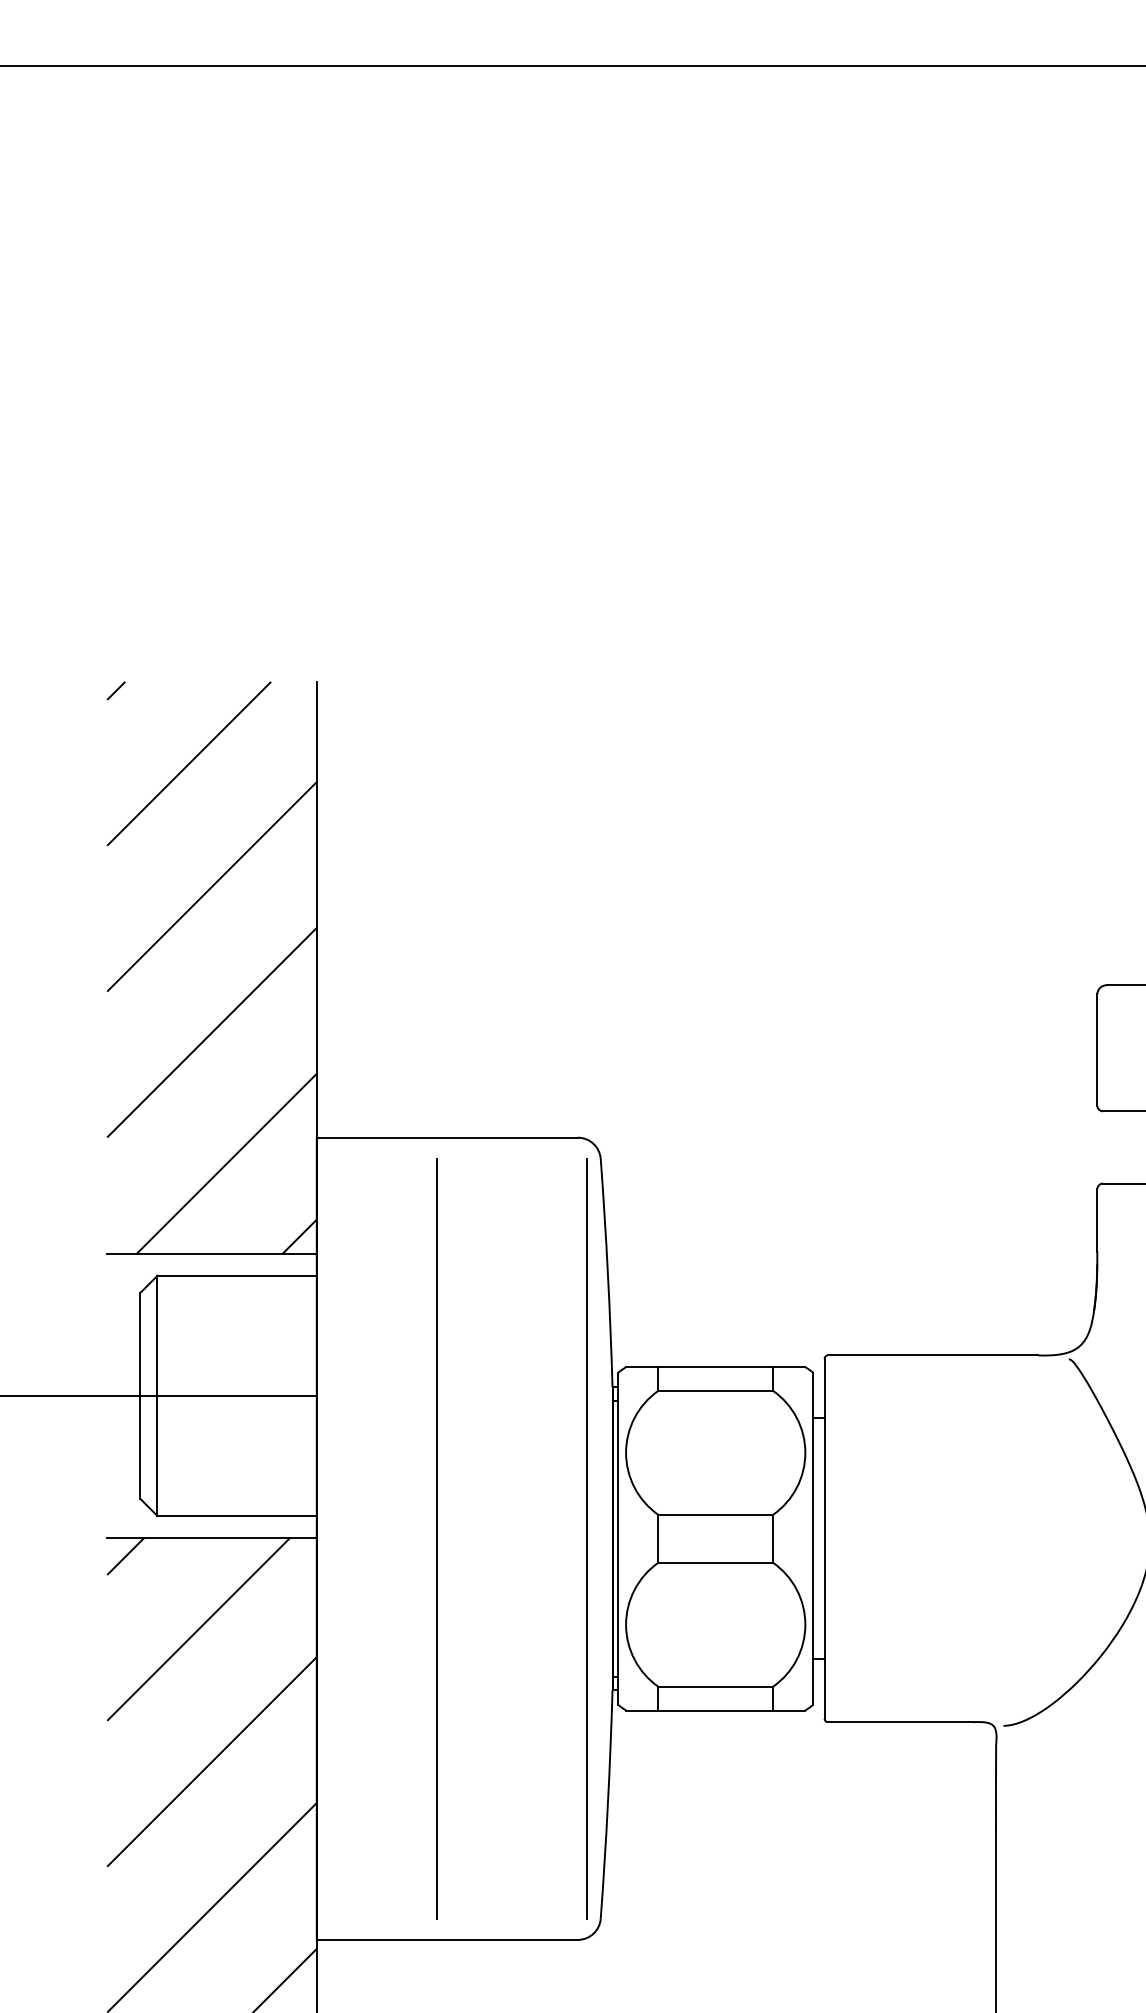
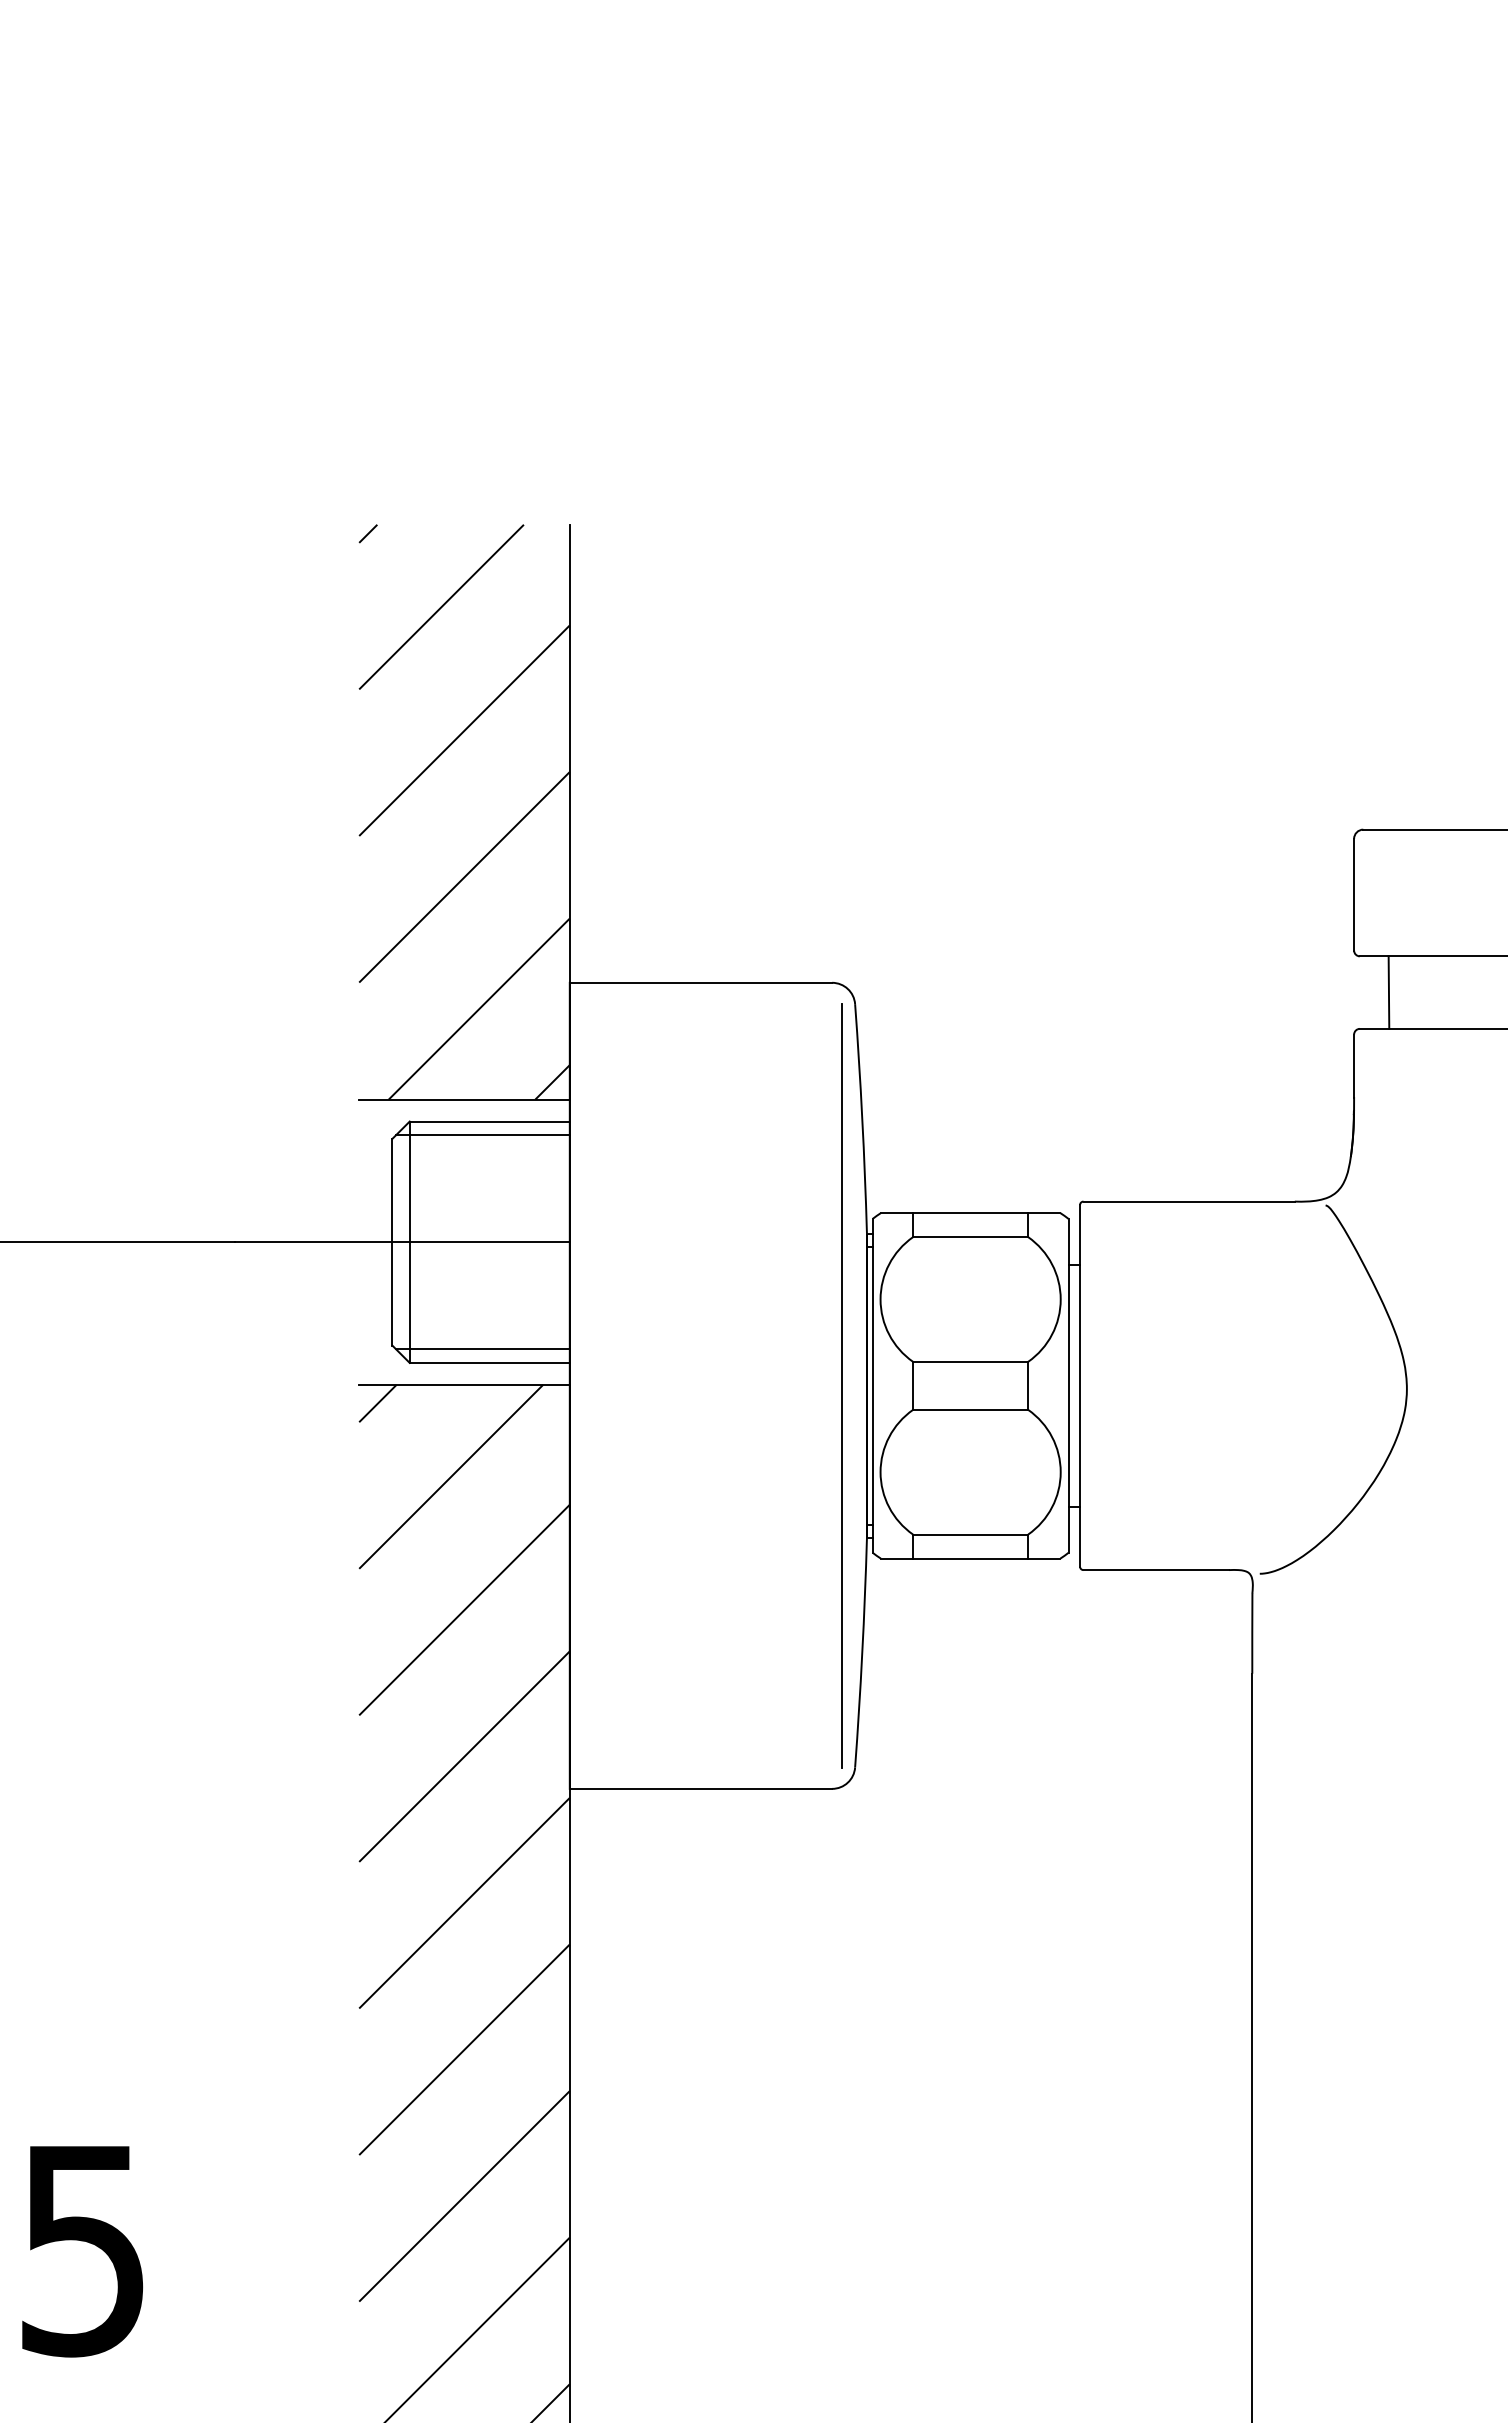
line: (1131, 1147) -> (1388, 992), added
line: (229, 1289) -> (482, 1135), added
line: (229, 1502) -> (482, 1349), added
line: (436, 1538) -> (690, 1385), removed

